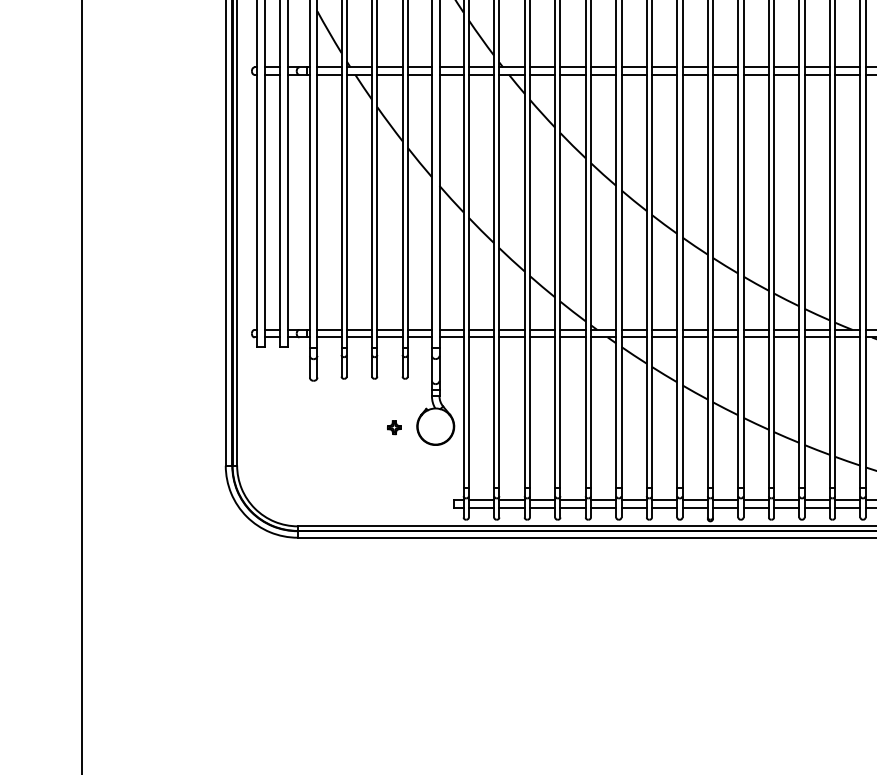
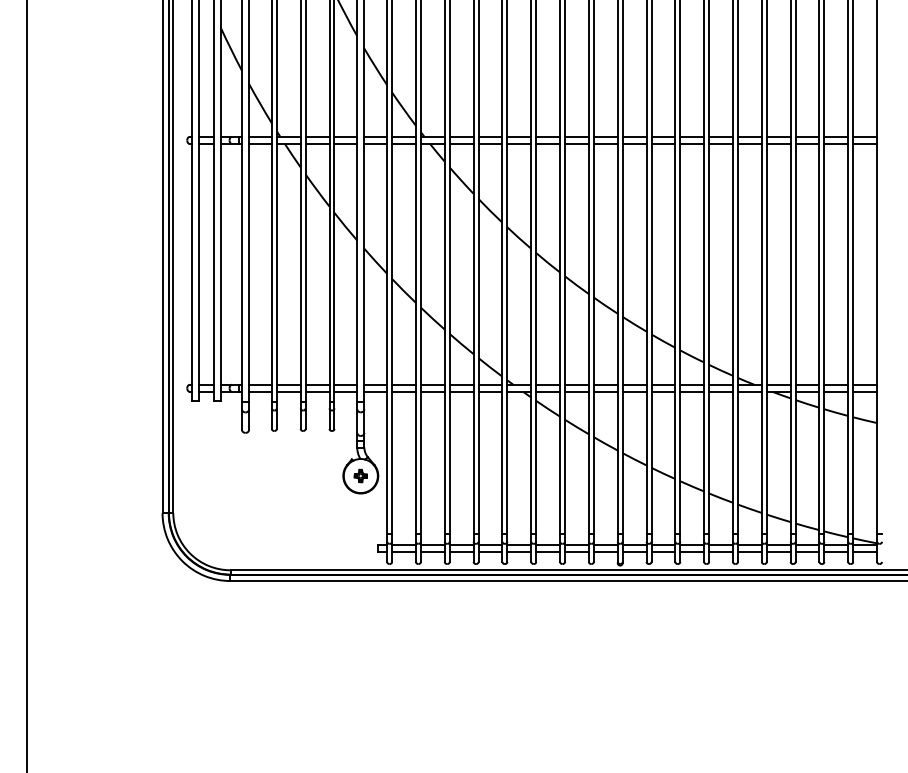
part: (394, 427) -> (360, 475), moved

